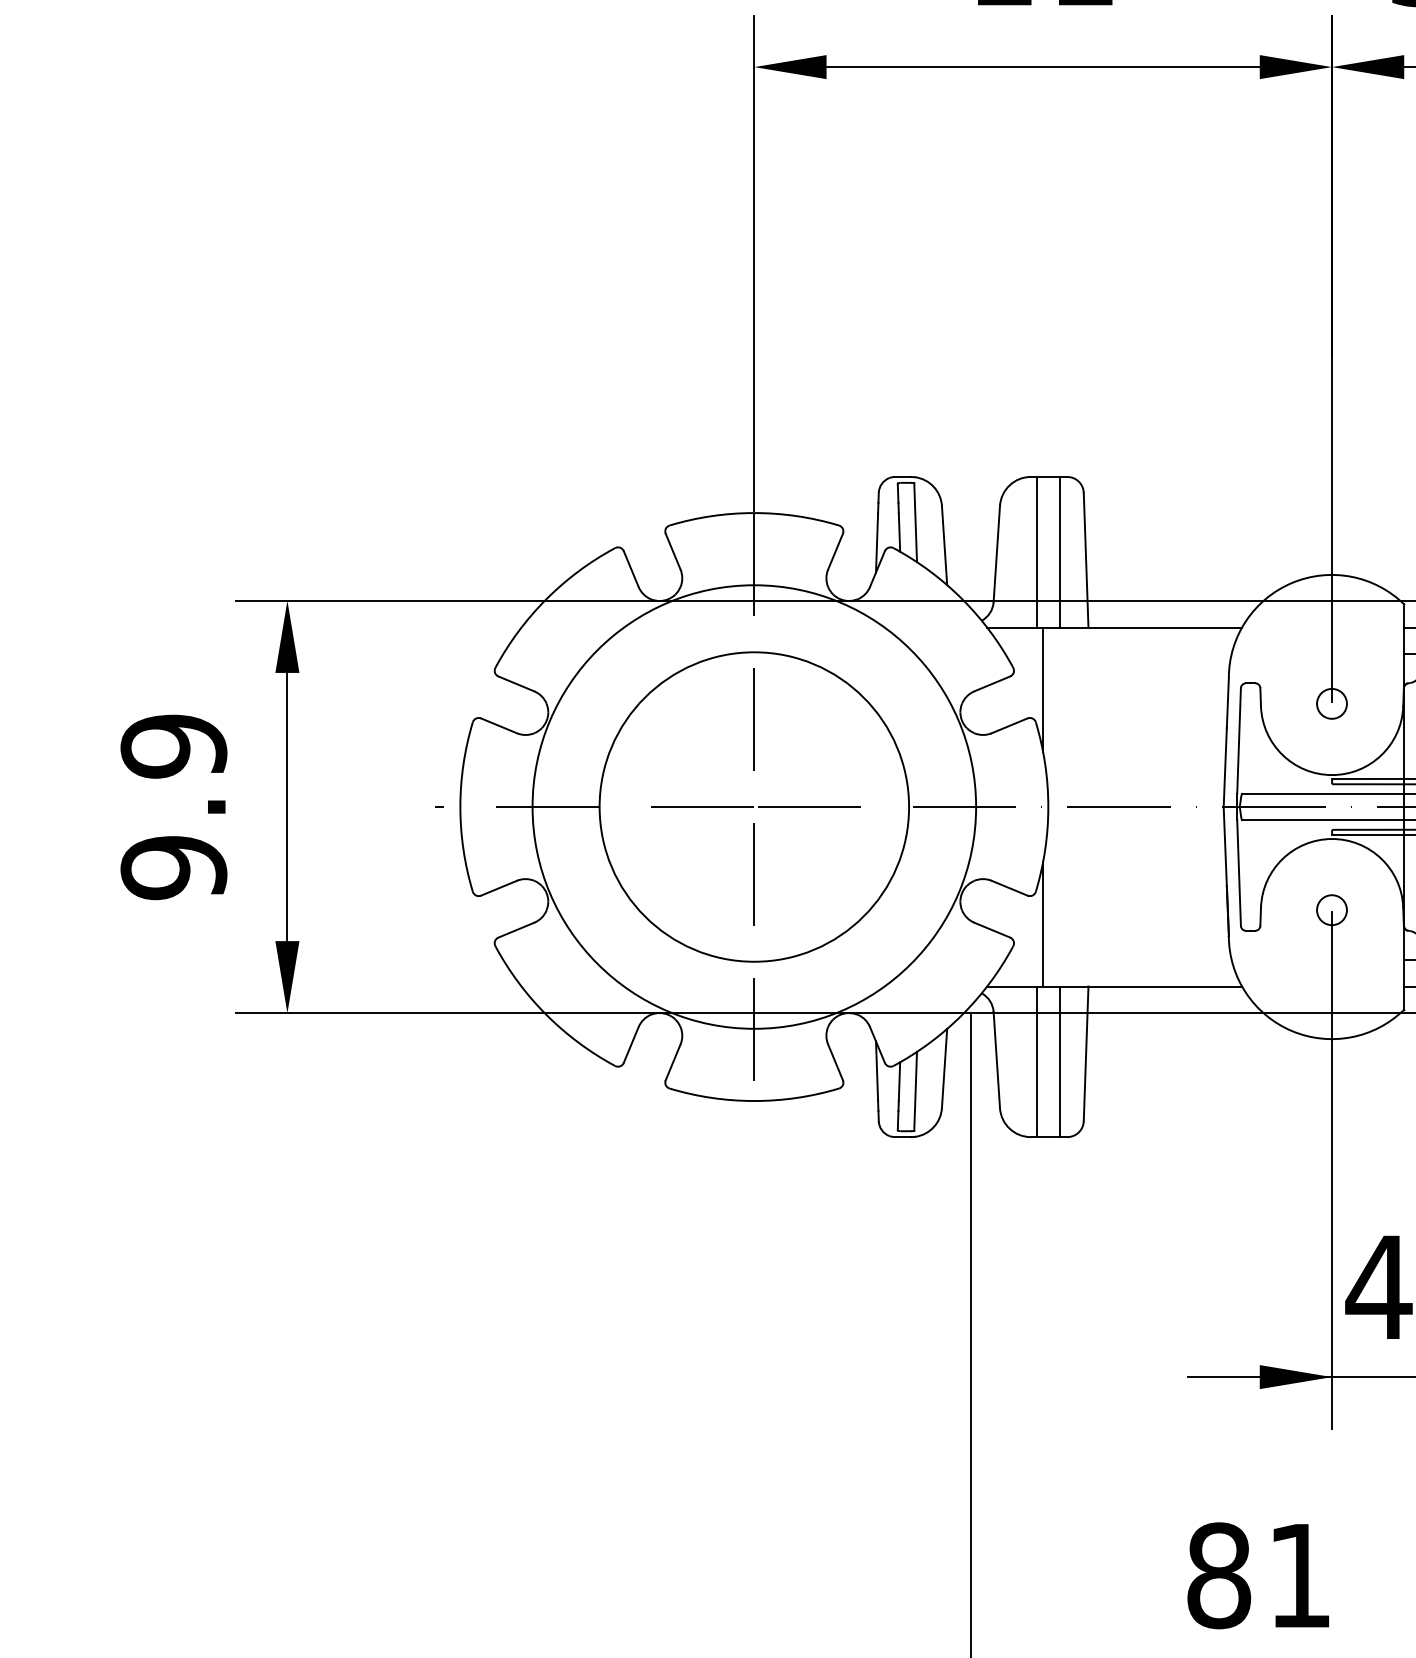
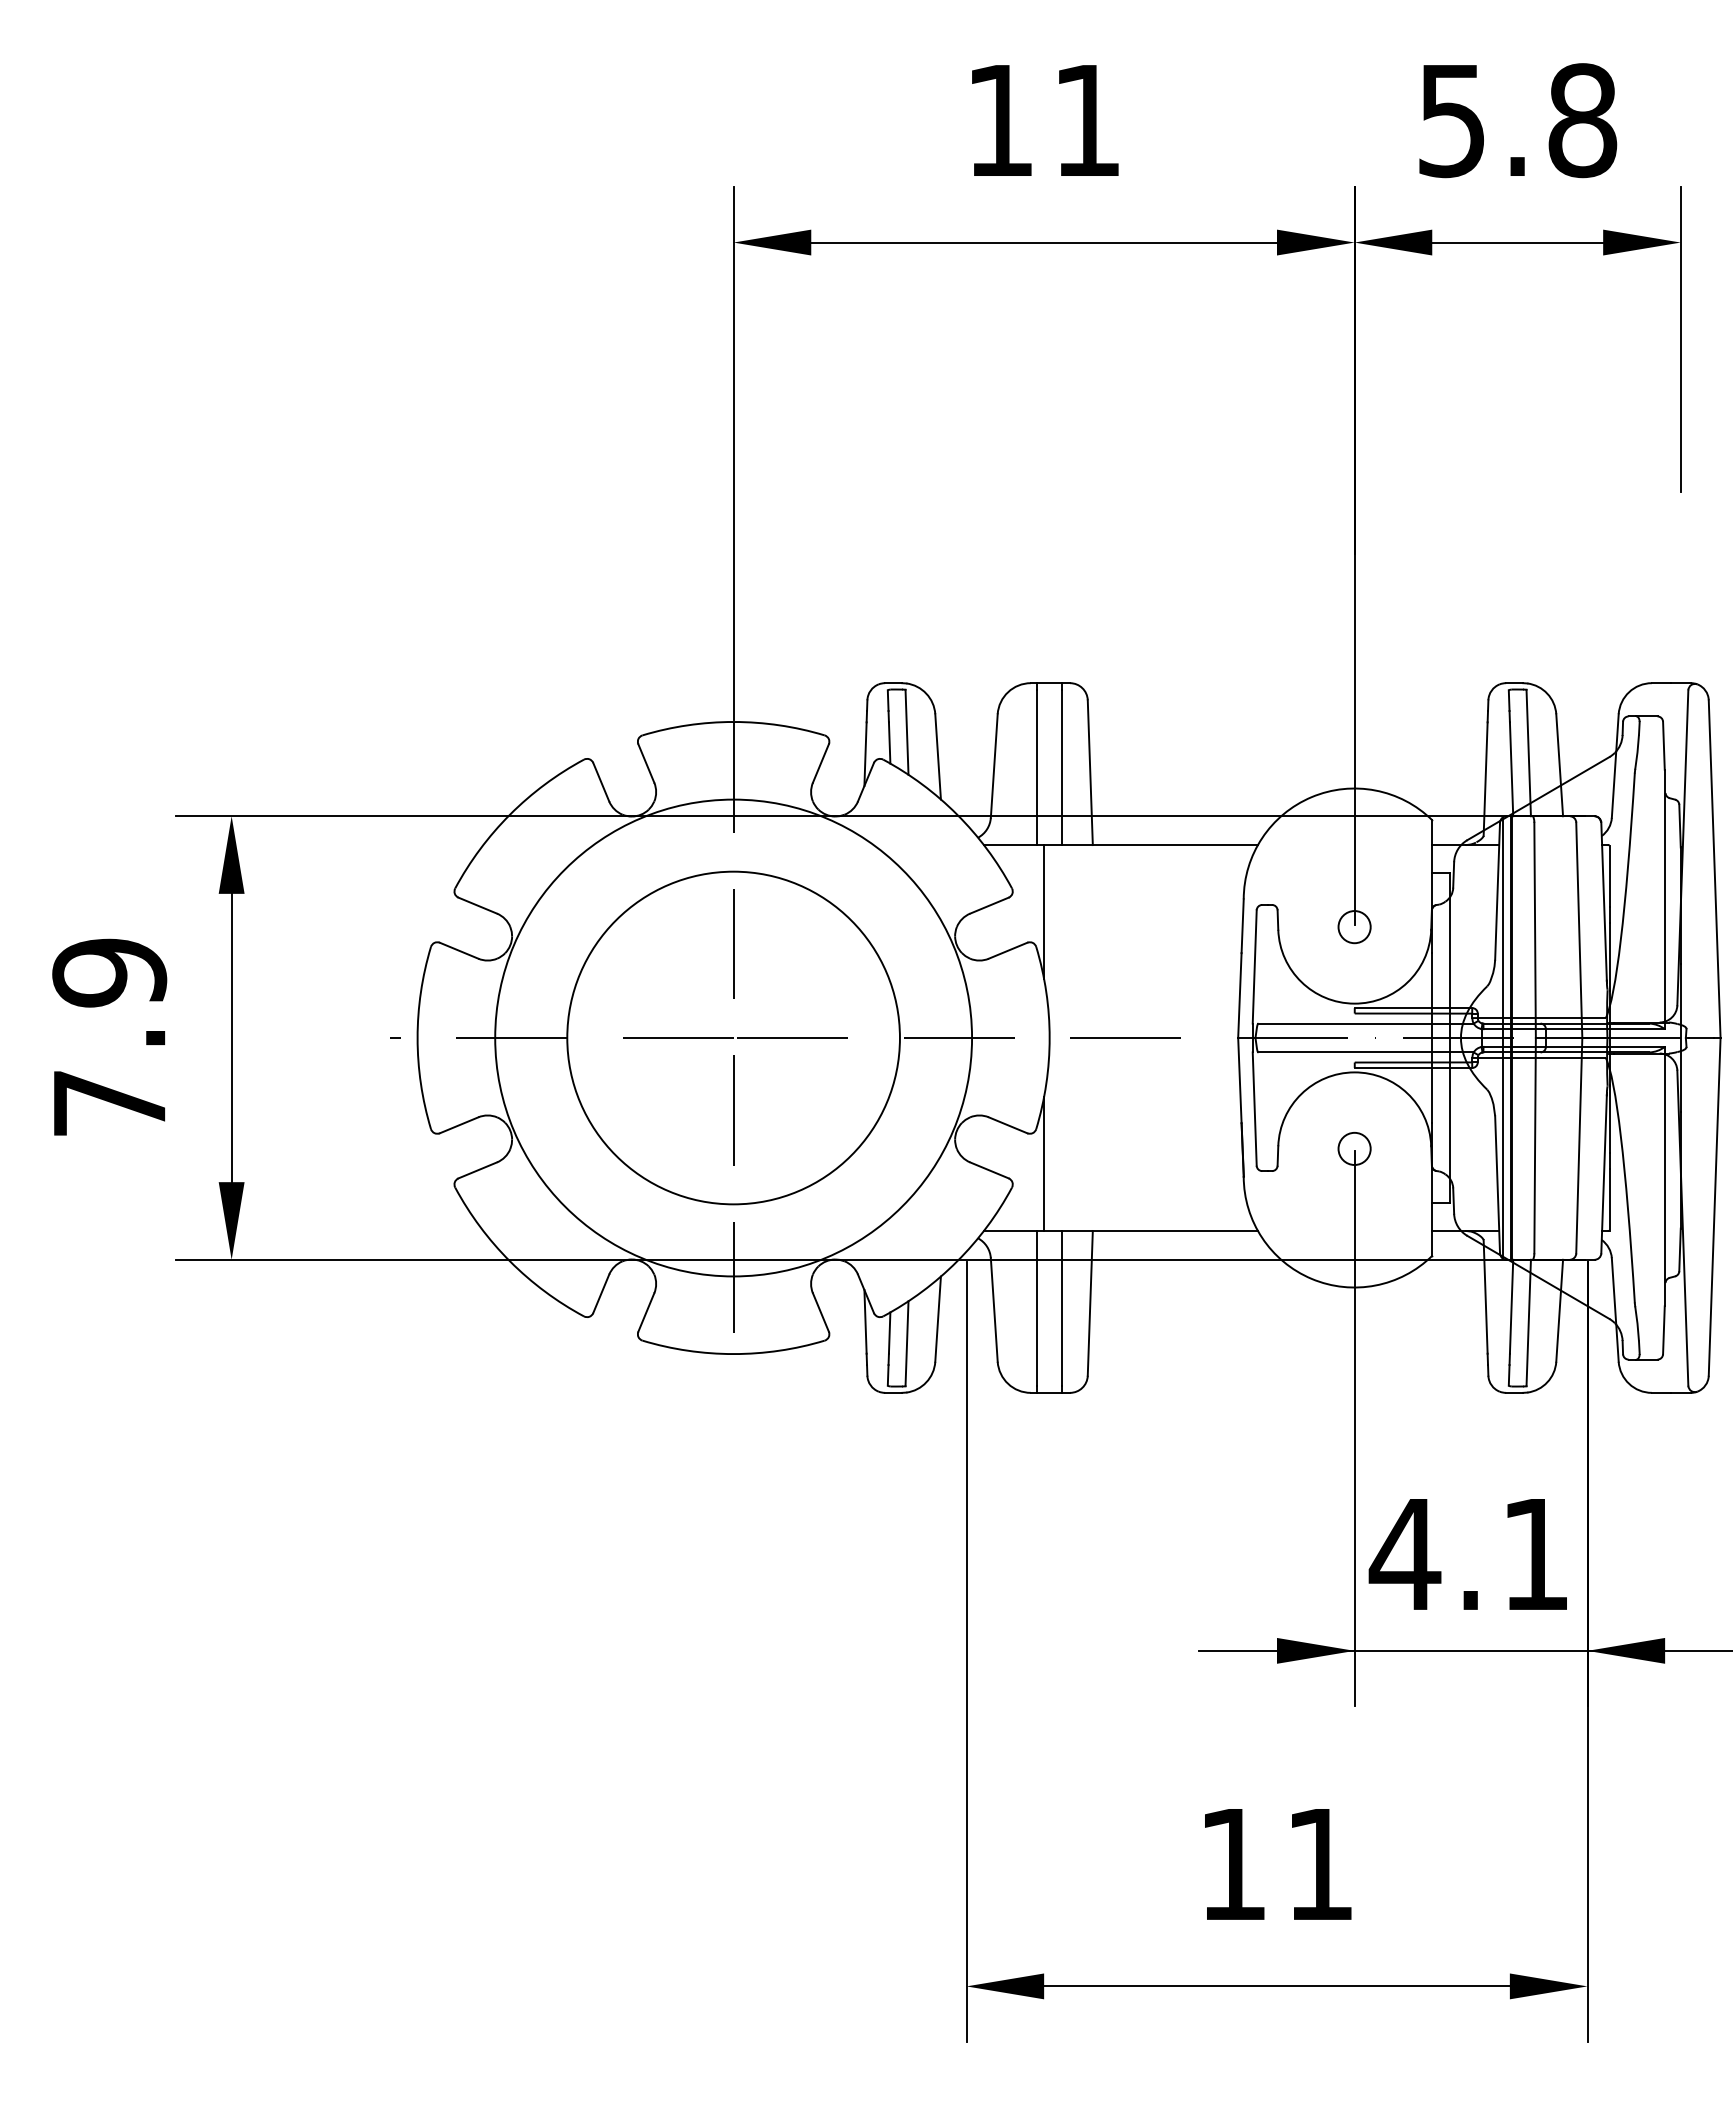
text: (173, 867) -> (109, 1103), 9.9 -> 7.9
text: (1219, 1575) -> (1233, 1864), 81 -> 11

